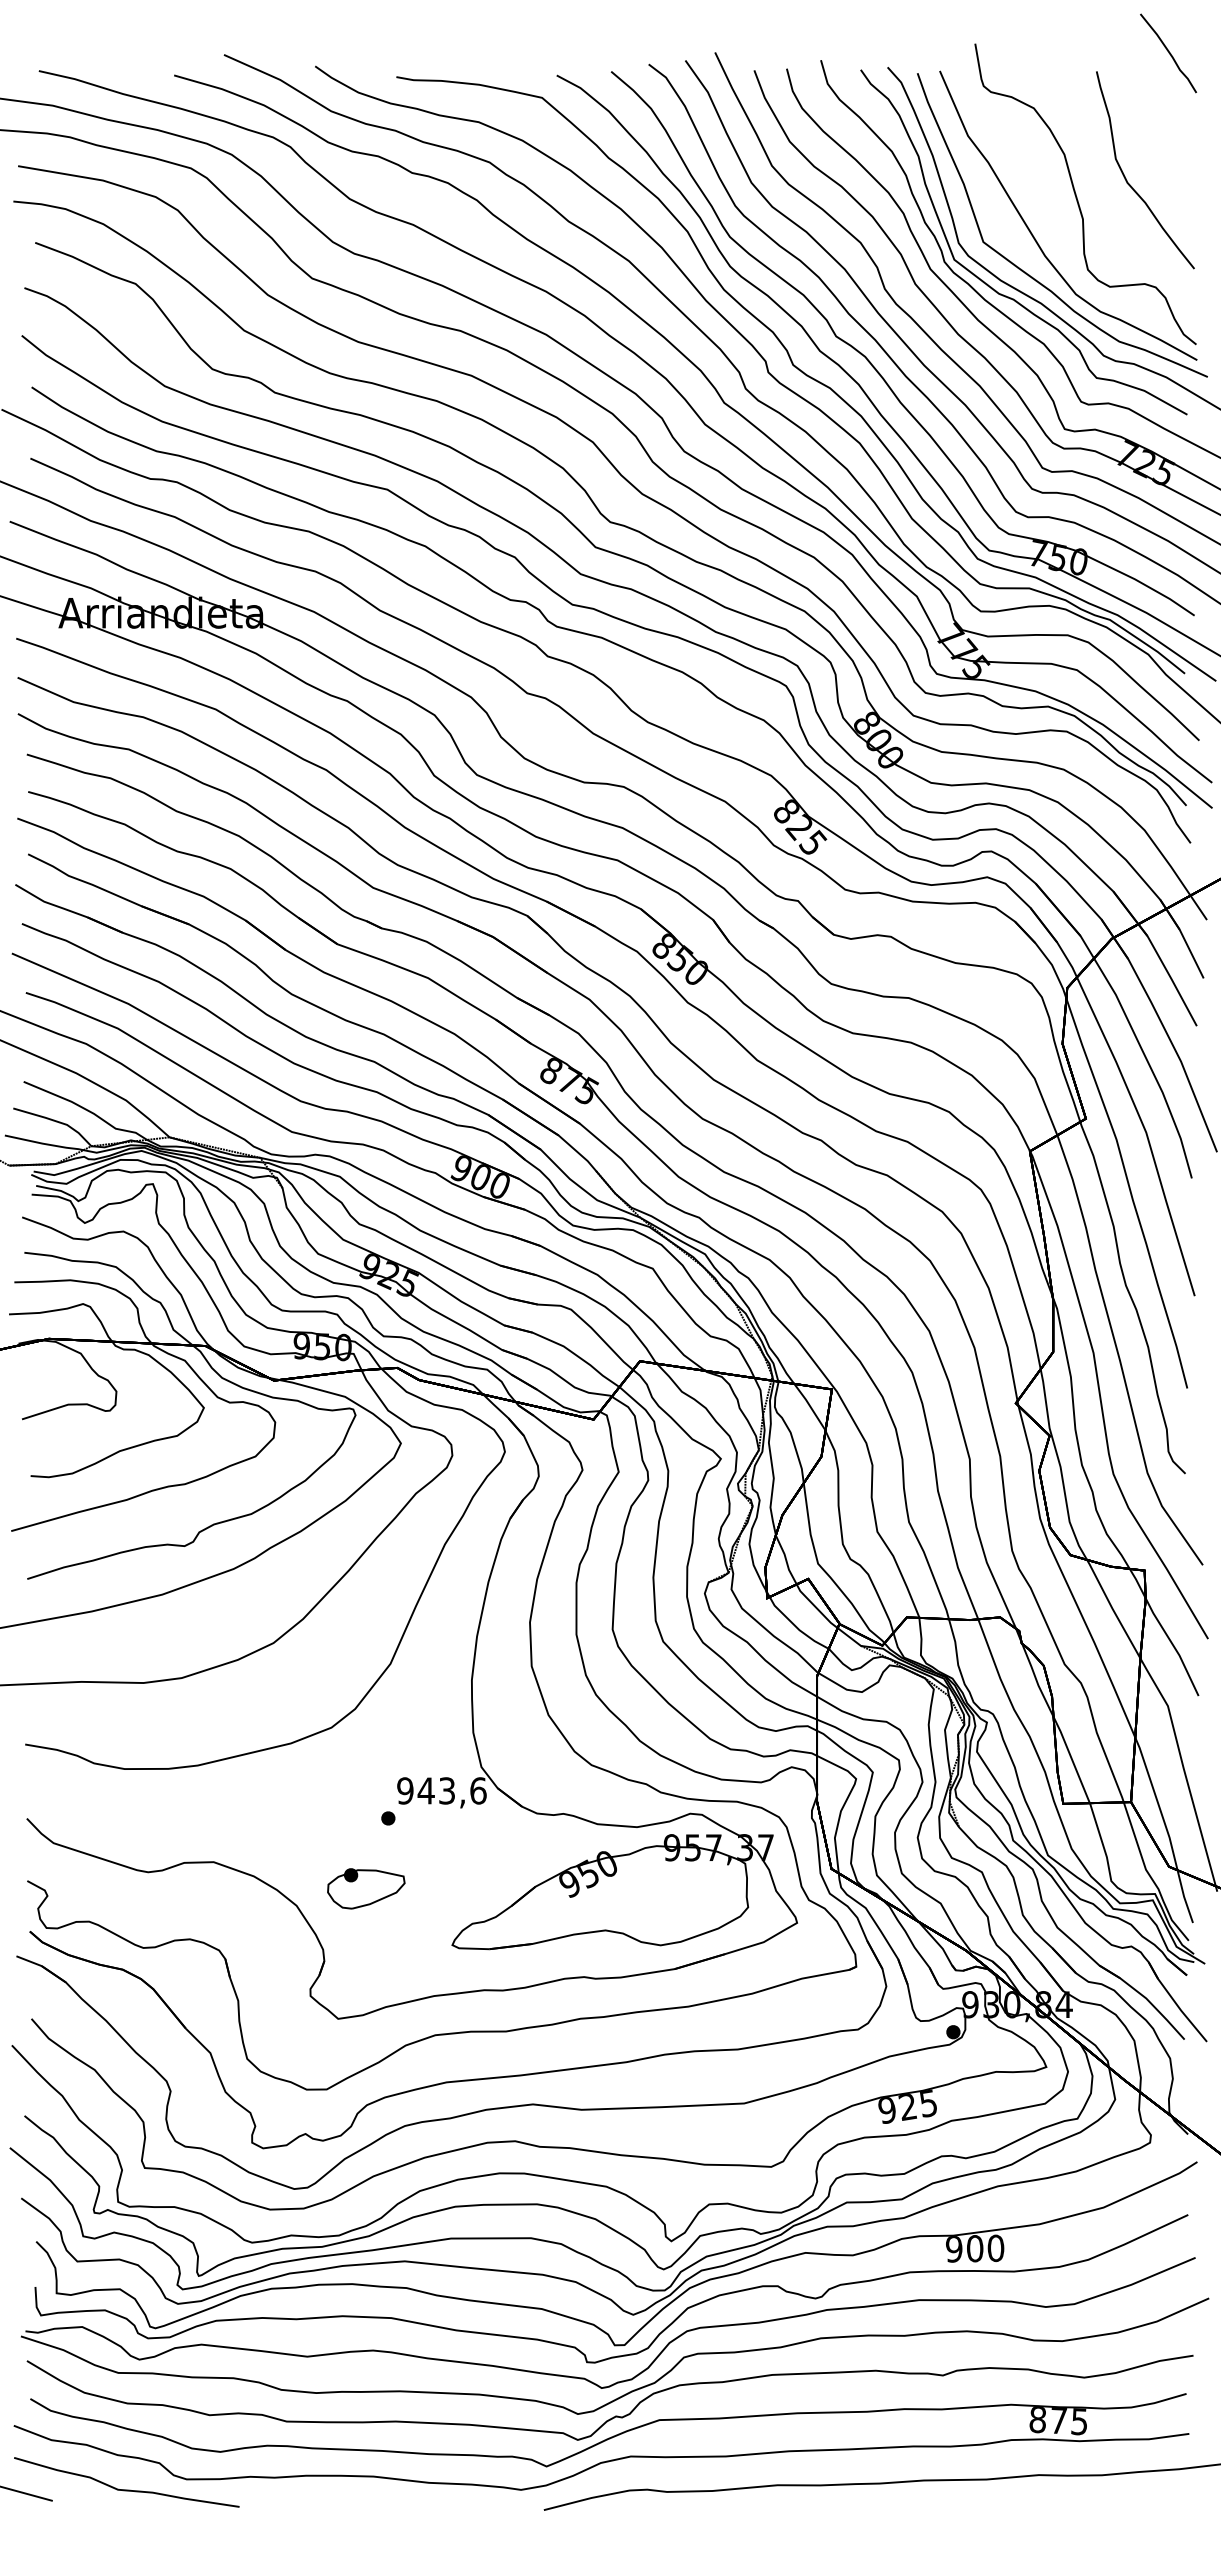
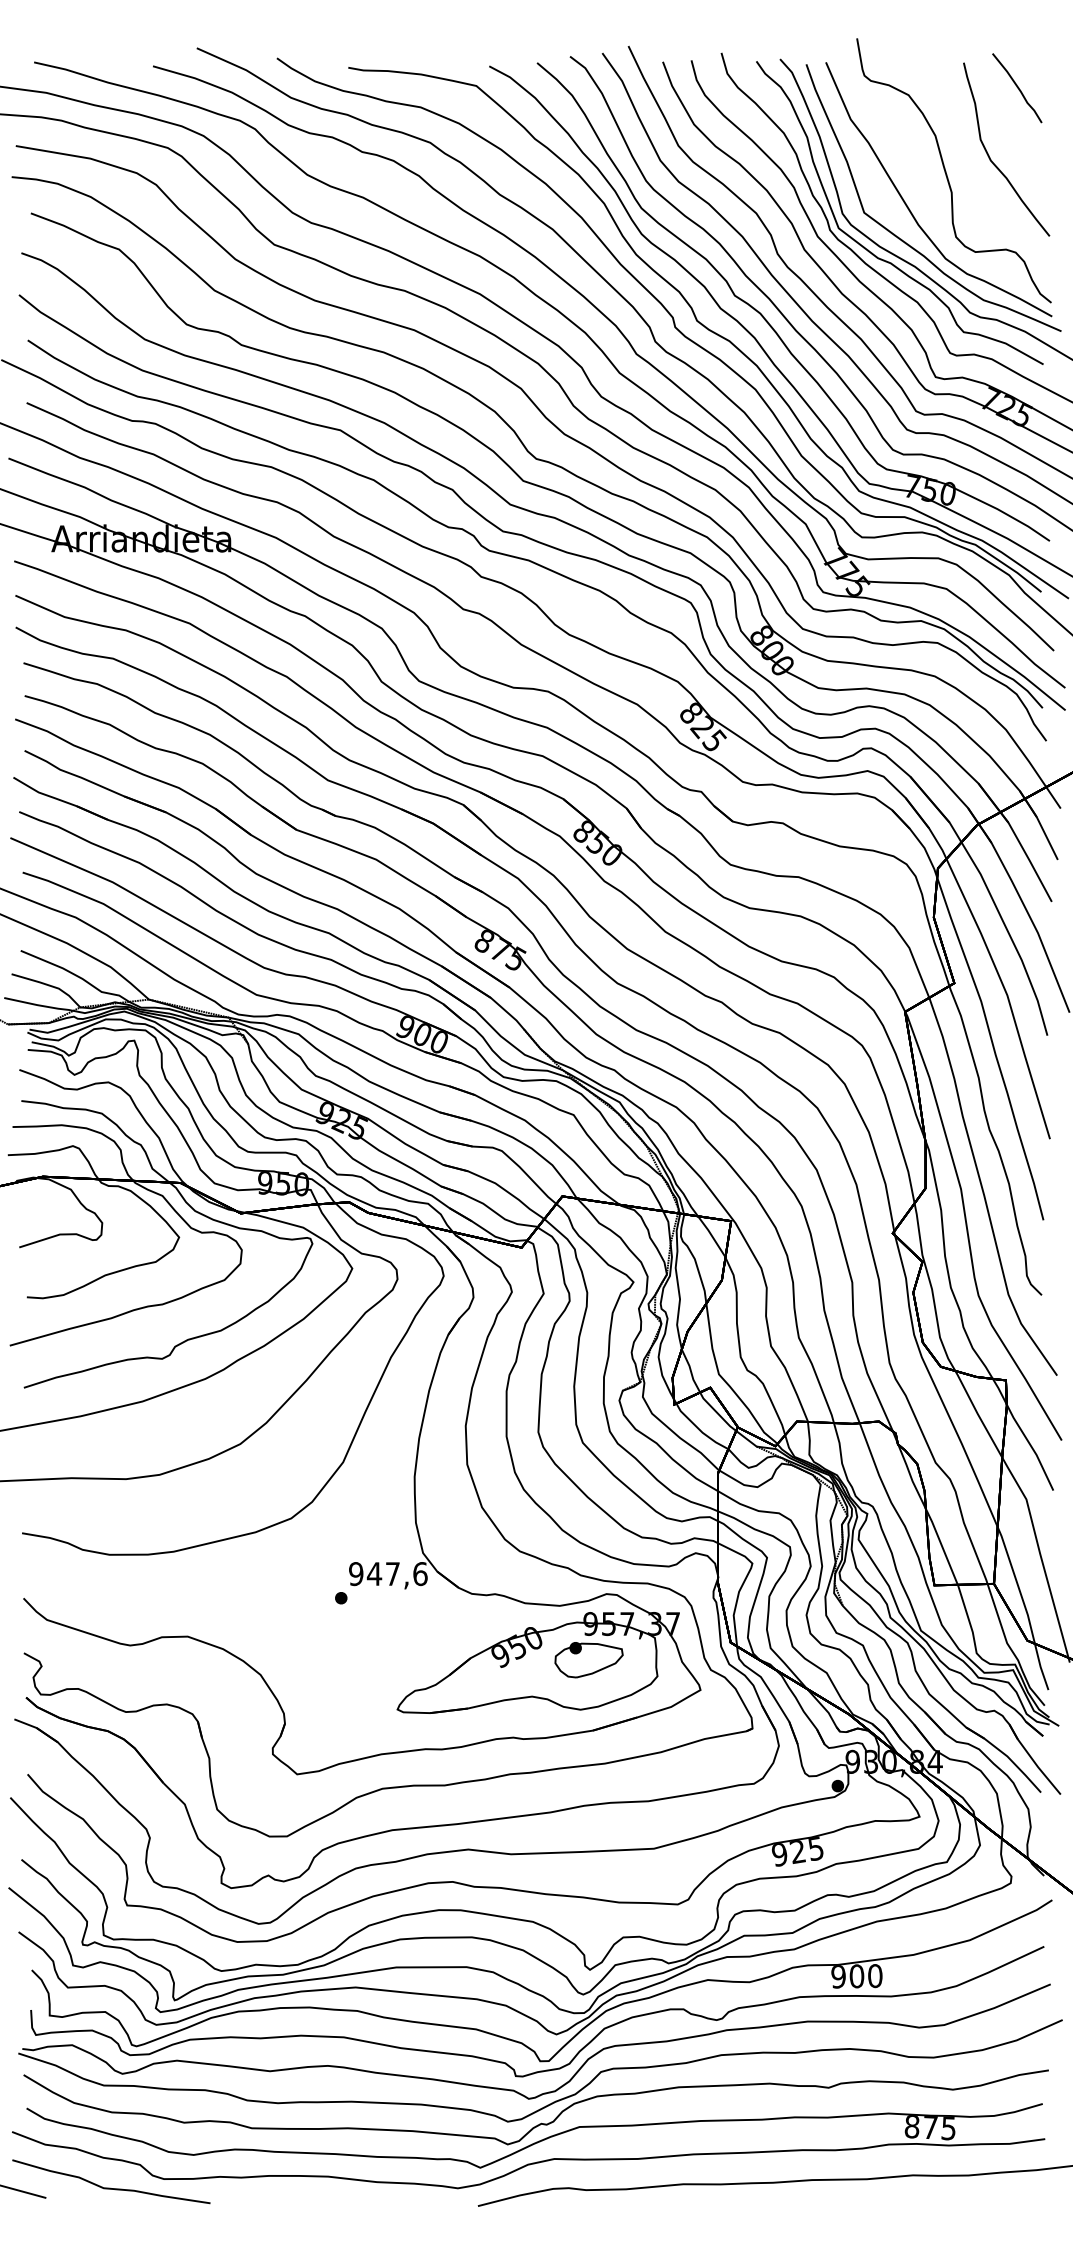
curve: (1168, 53) -> (1017, 88), moved
text: (446, 1790) -> (392, 1573), 943,6 -> 947,6
part: (366, 1888) -> (589, 1659), moved

